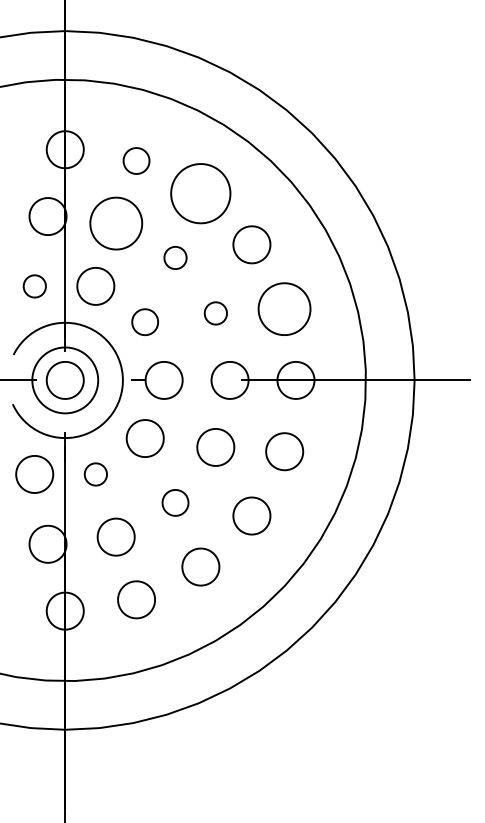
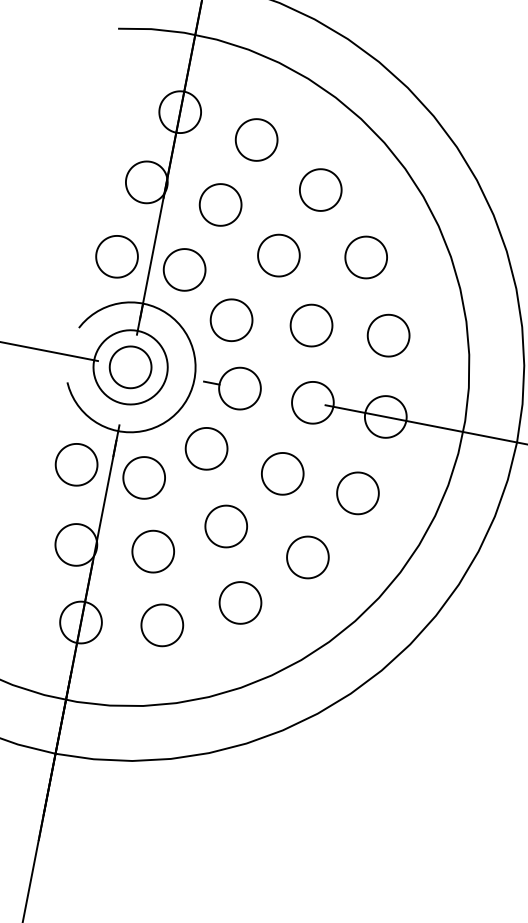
part: (136, 160) -> (256, 139), size x1.43
part: (200, 193) -> (320, 189), size x0.62
part: (115, 223) -> (219, 204), size x0.71
part: (175, 257) -> (278, 255), size x1.67
part: (34, 286) -> (116, 256), size x1.67
part: (284, 308) -> (388, 334), size x0.71
part: (215, 313) -> (311, 325), size x1.67
part: (144, 321) -> (230, 319), size x1.43
part: (95, 474) -> (143, 477), size x1.67
part: (175, 502) -> (226, 526), size x1.43

